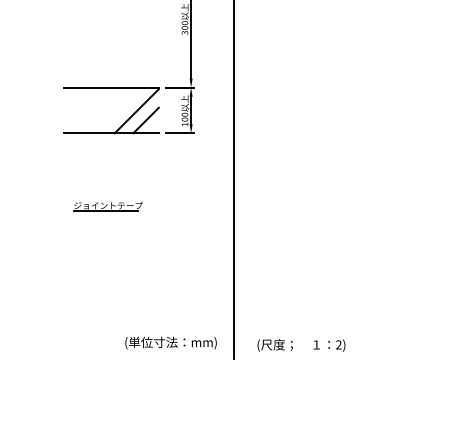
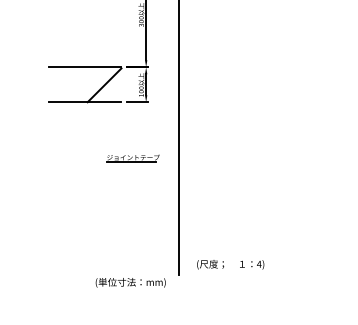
line: (145, 120) -> (111, 92), removed
part: (107, 206) -> (132, 158), moved
text: (170, 342) -> (130, 282), moved
text: (338, 344) -> (259, 263), 2) -> 4)

